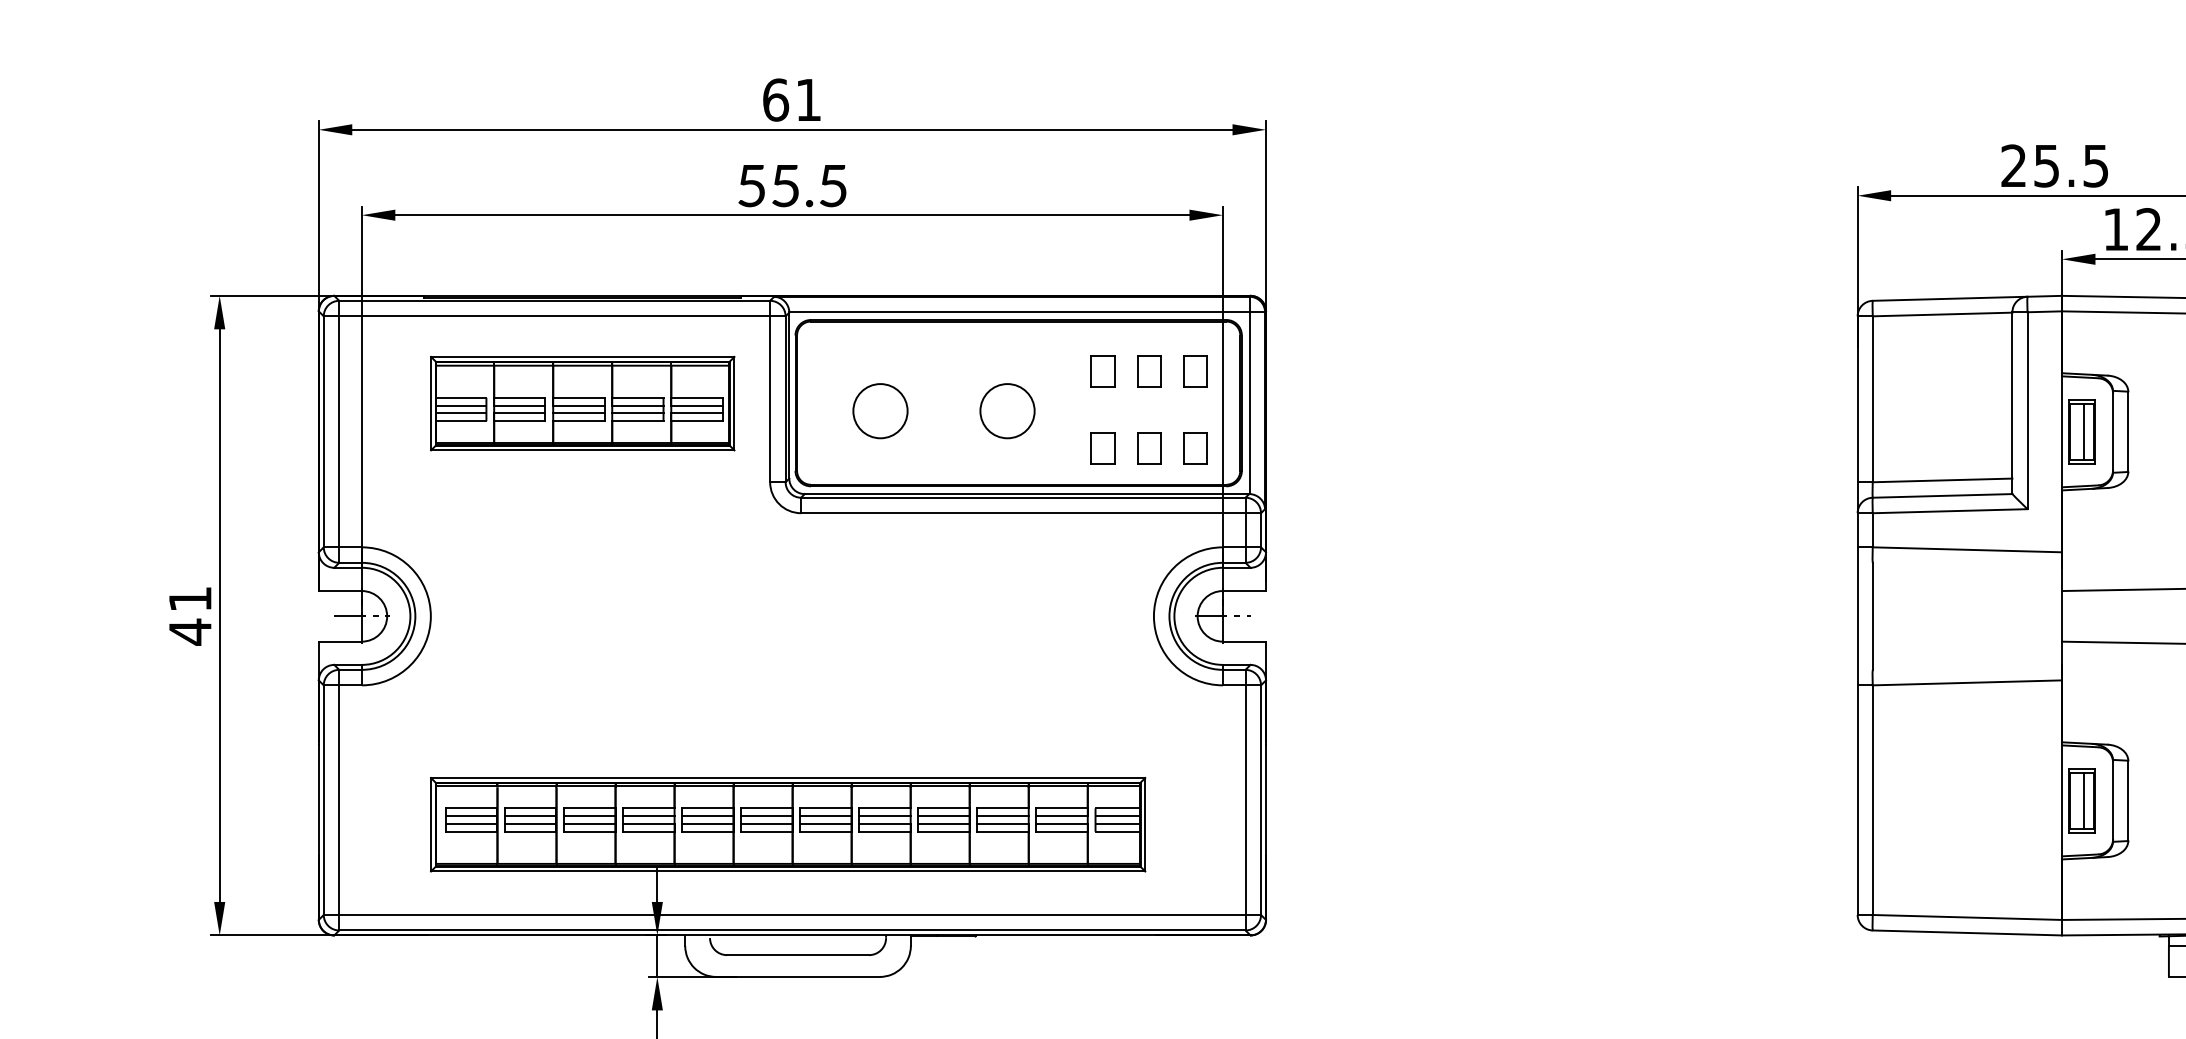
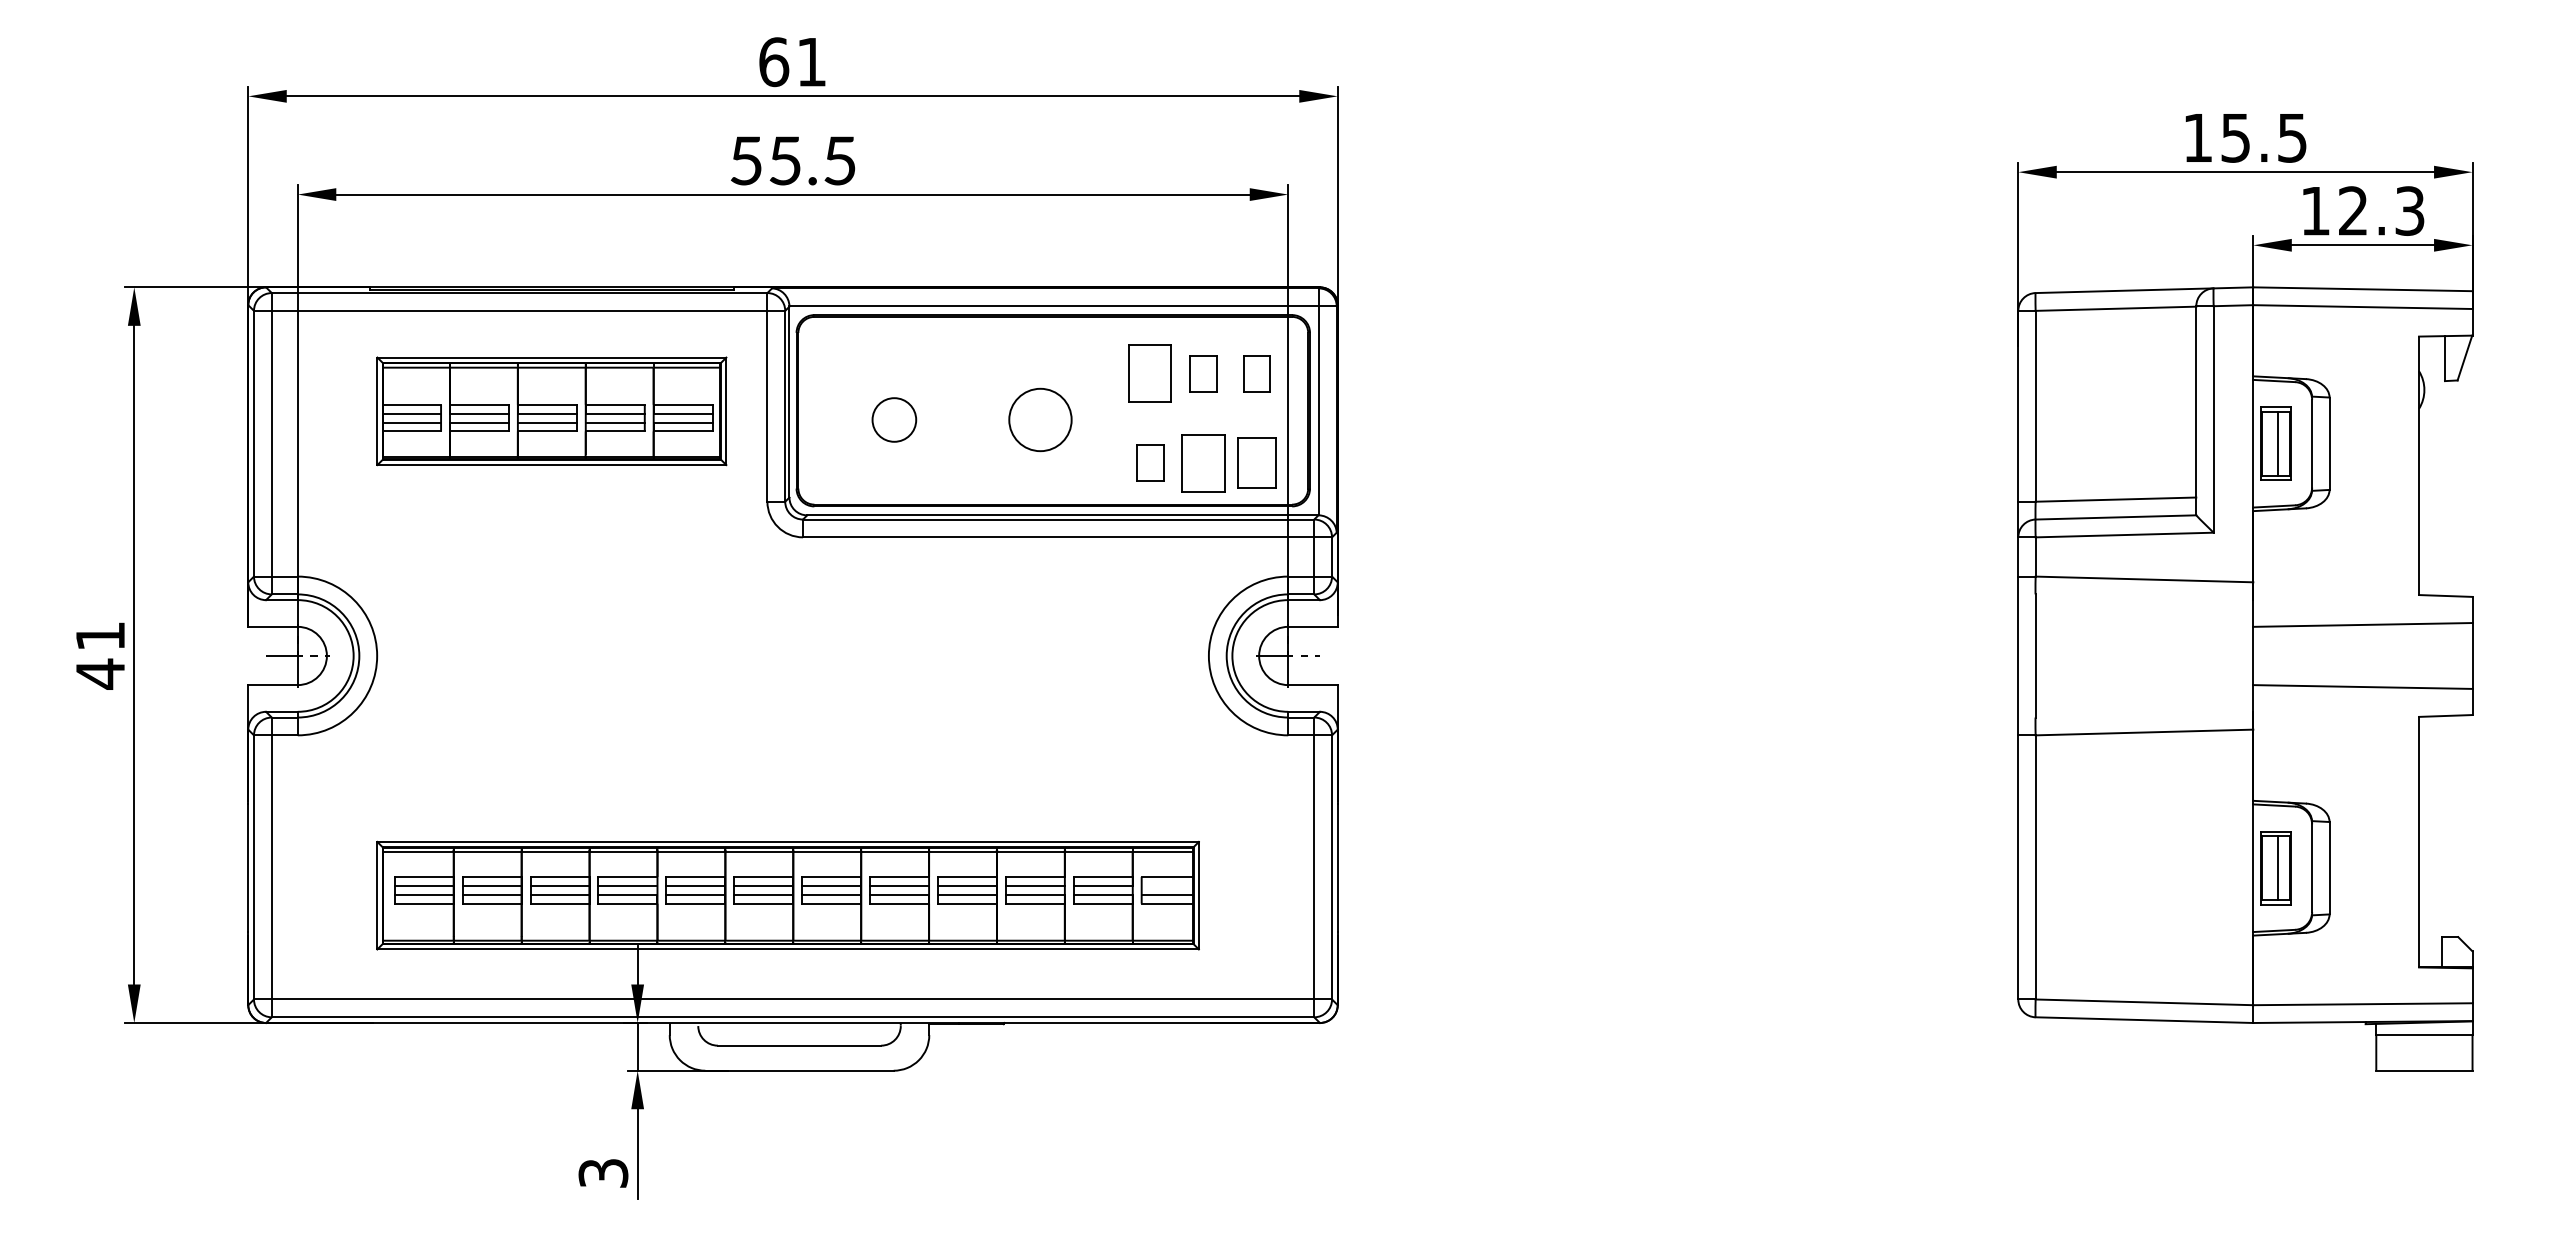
text: (2013, 165) -> (2197, 137), 25.5 -> 15.5
part: (1103, 370) -> (1150, 373), size x1.6
circle: (880, 410) -> (894, 419), size x0.7
part: (1149, 448) -> (1203, 462), size x1.6
part: (1195, 448) -> (1256, 462), size x1.4
line: (1117, 815) -> (1167, 885), removed

